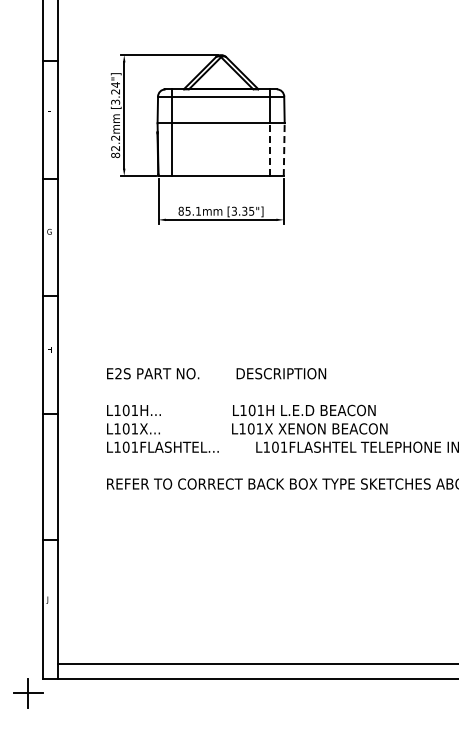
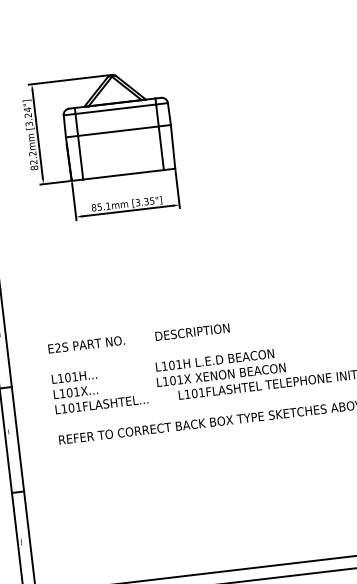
line: (269, 149) -> (160, 148), dashed -> solid
line: (284, 149) -> (173, 146), dashed -> solid

